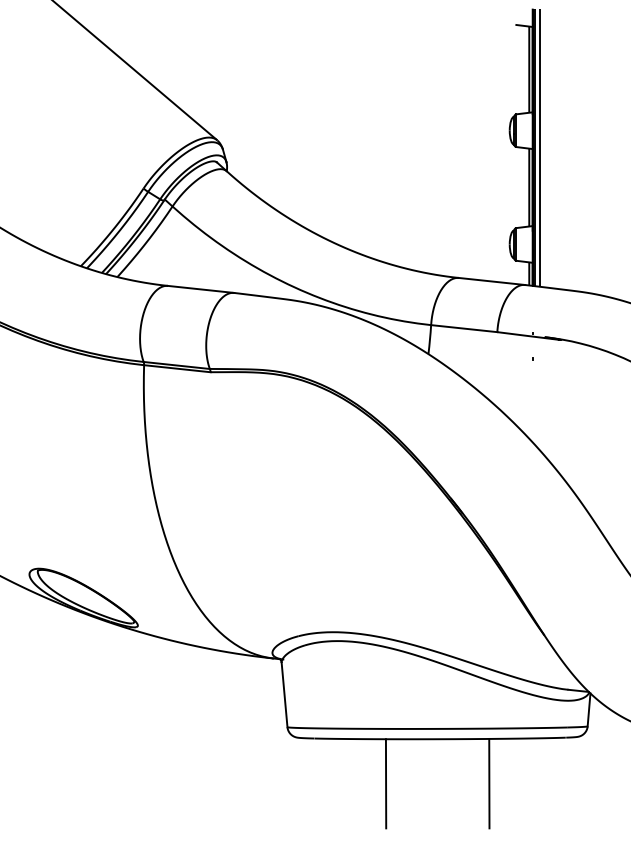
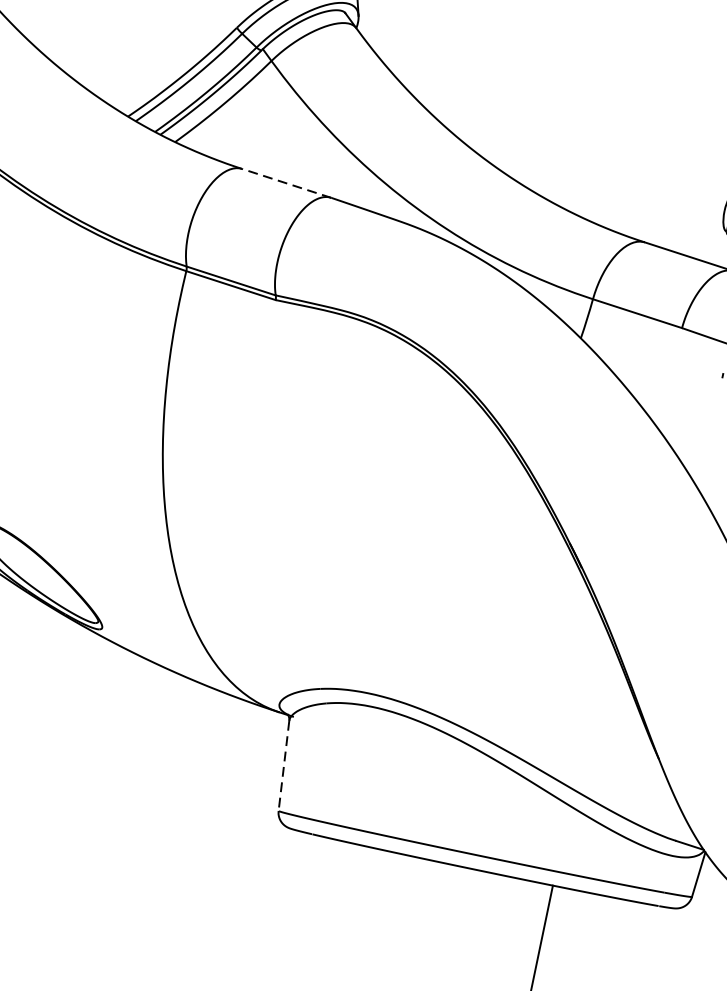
line: (200, 289) -> (285, 183), solid -> dashed
line: (284, 695) -> (283, 766), solid -> dashed
line: (385, 783) -> (397, 916), removed

